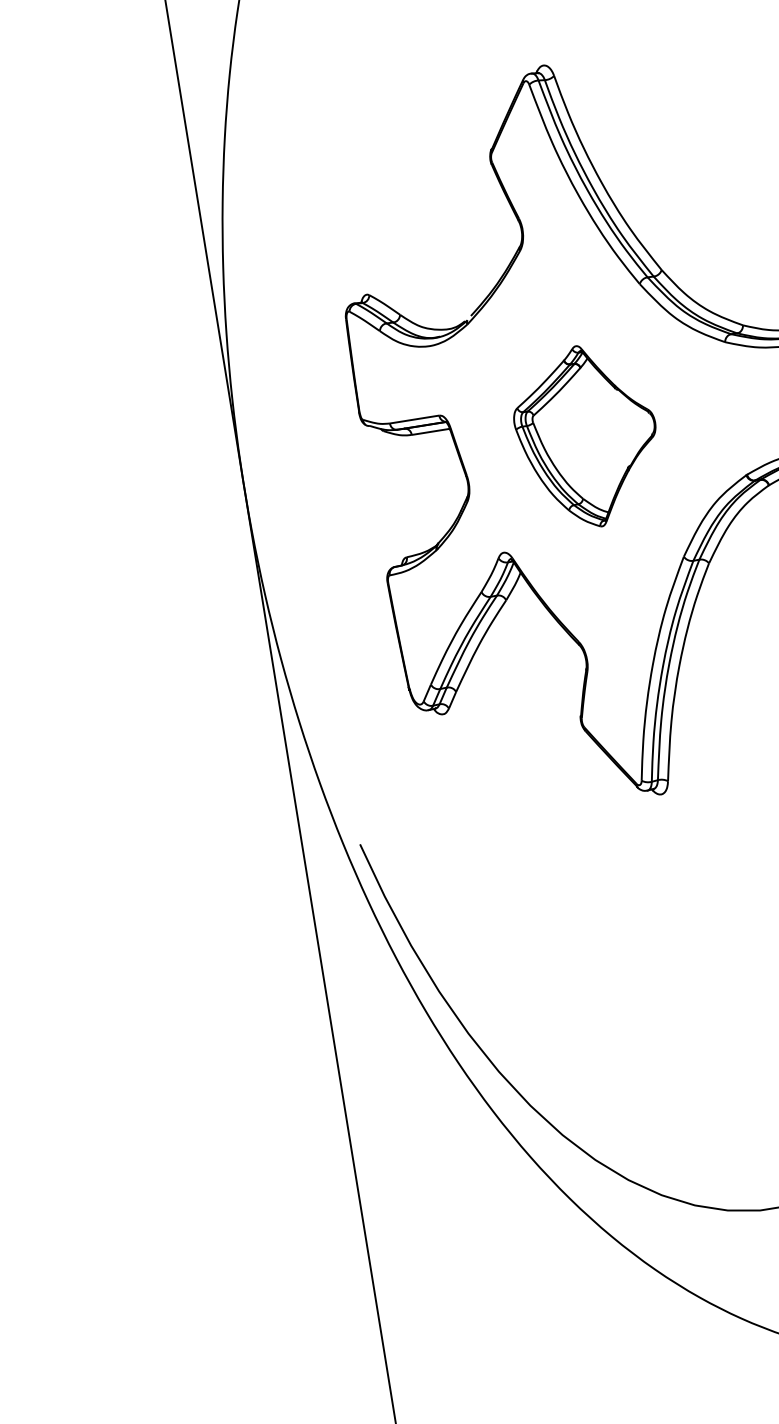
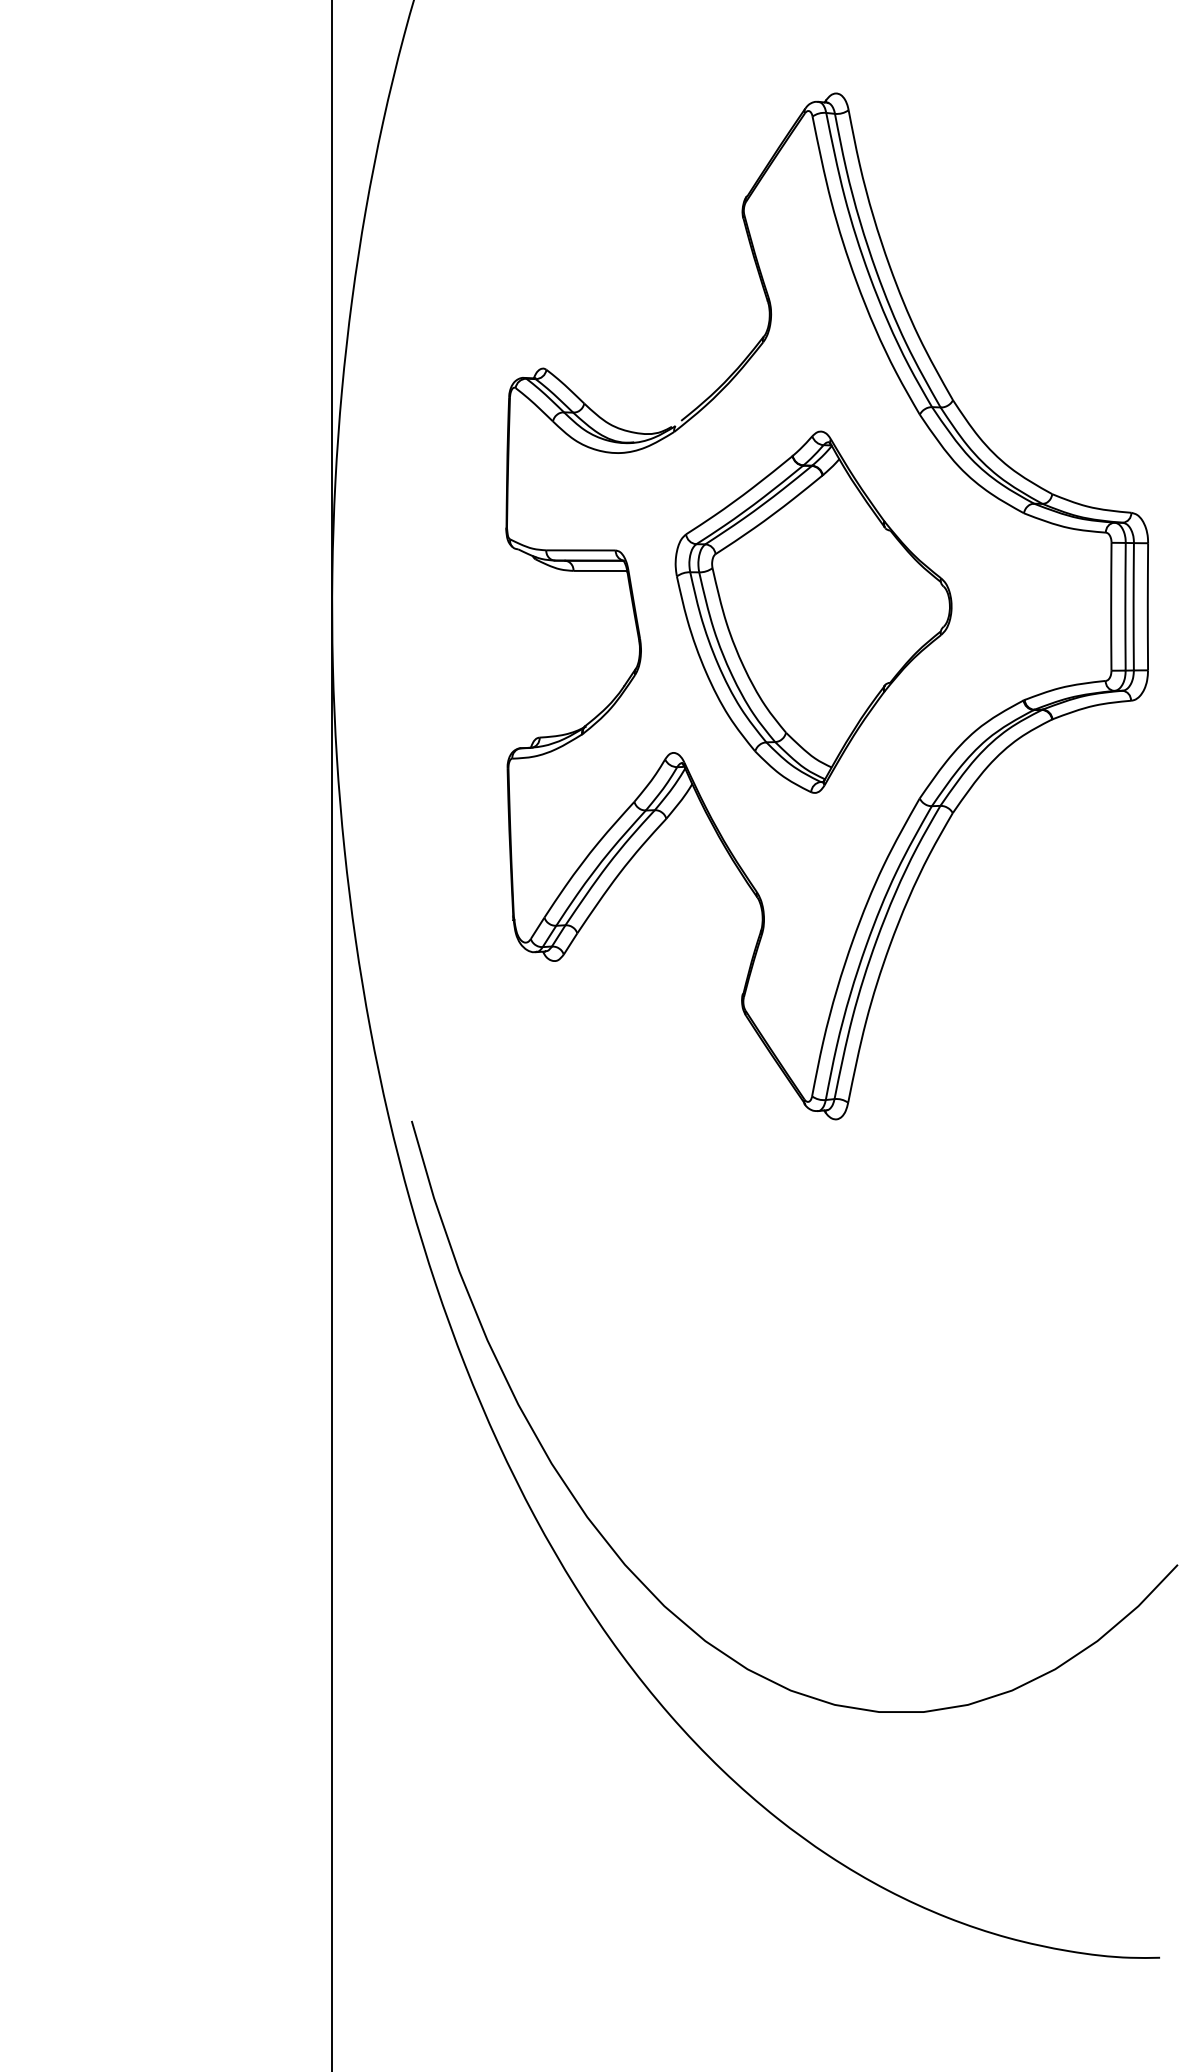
part: (586, 436) -> (813, 611), size x1.43

